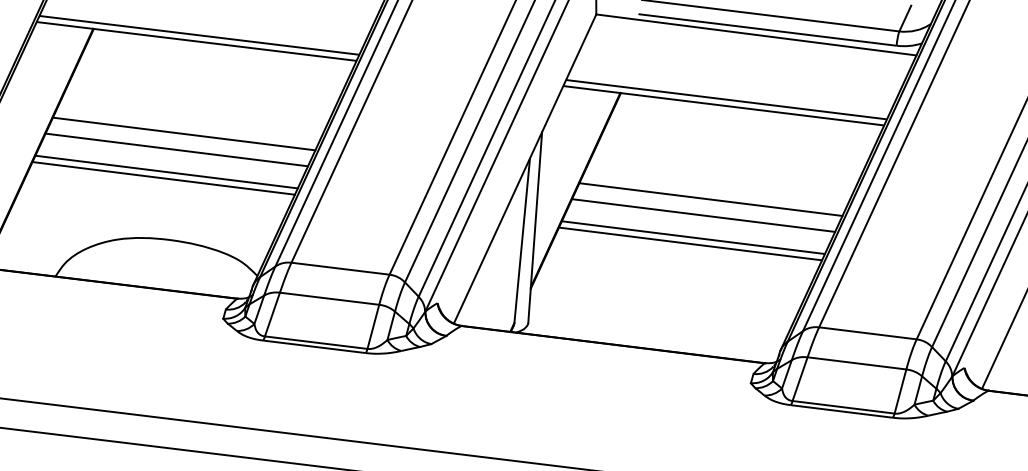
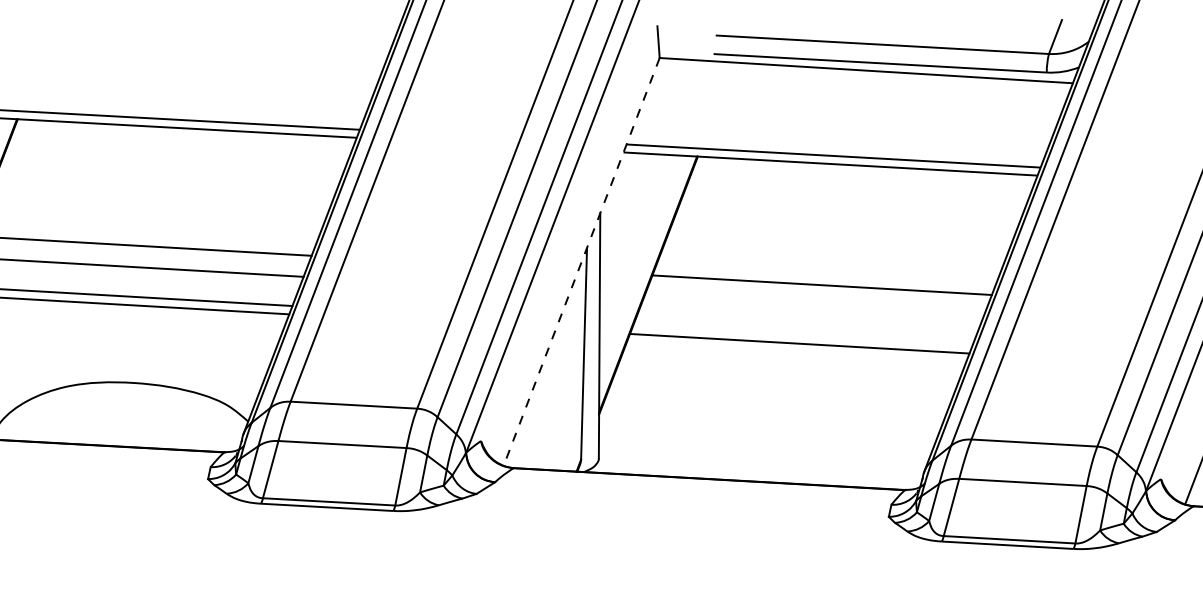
line: (524, 169) -> (580, 262), solid -> dashed
line: (703, 215) -> (813, 306), removed
line: (692, 237) -> (801, 335), removed

